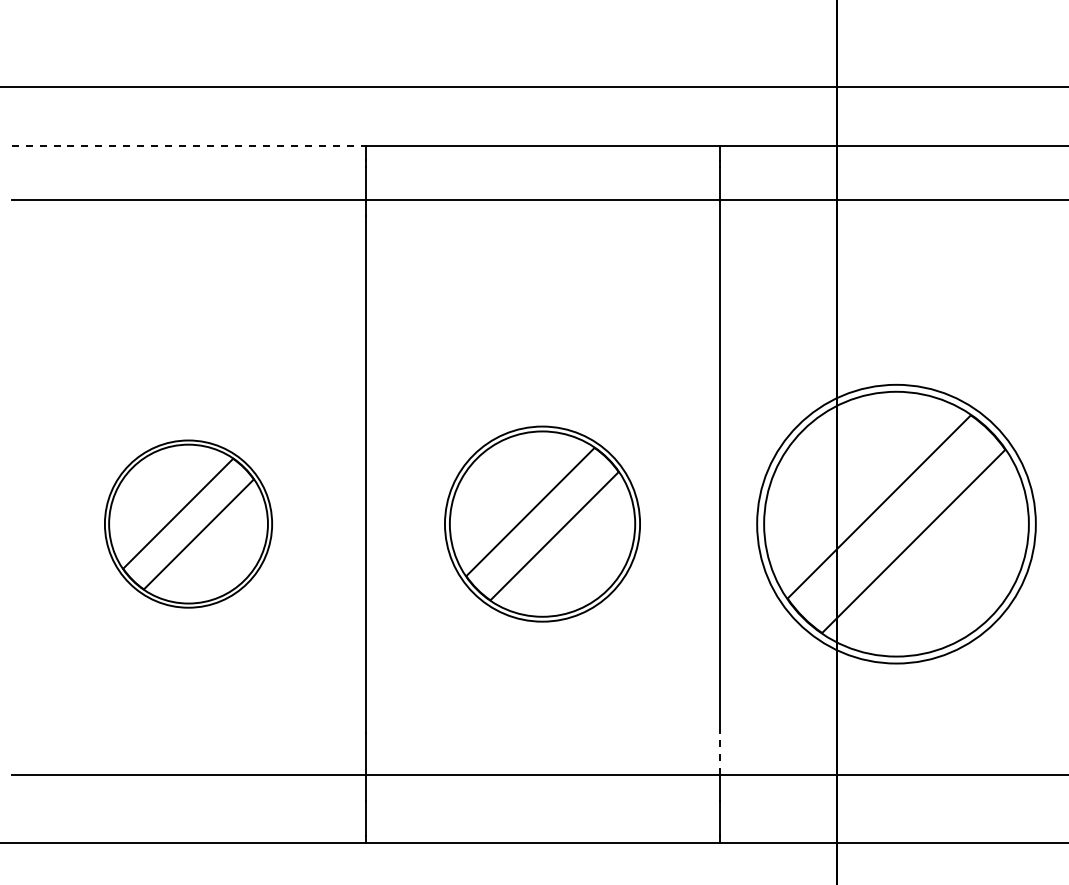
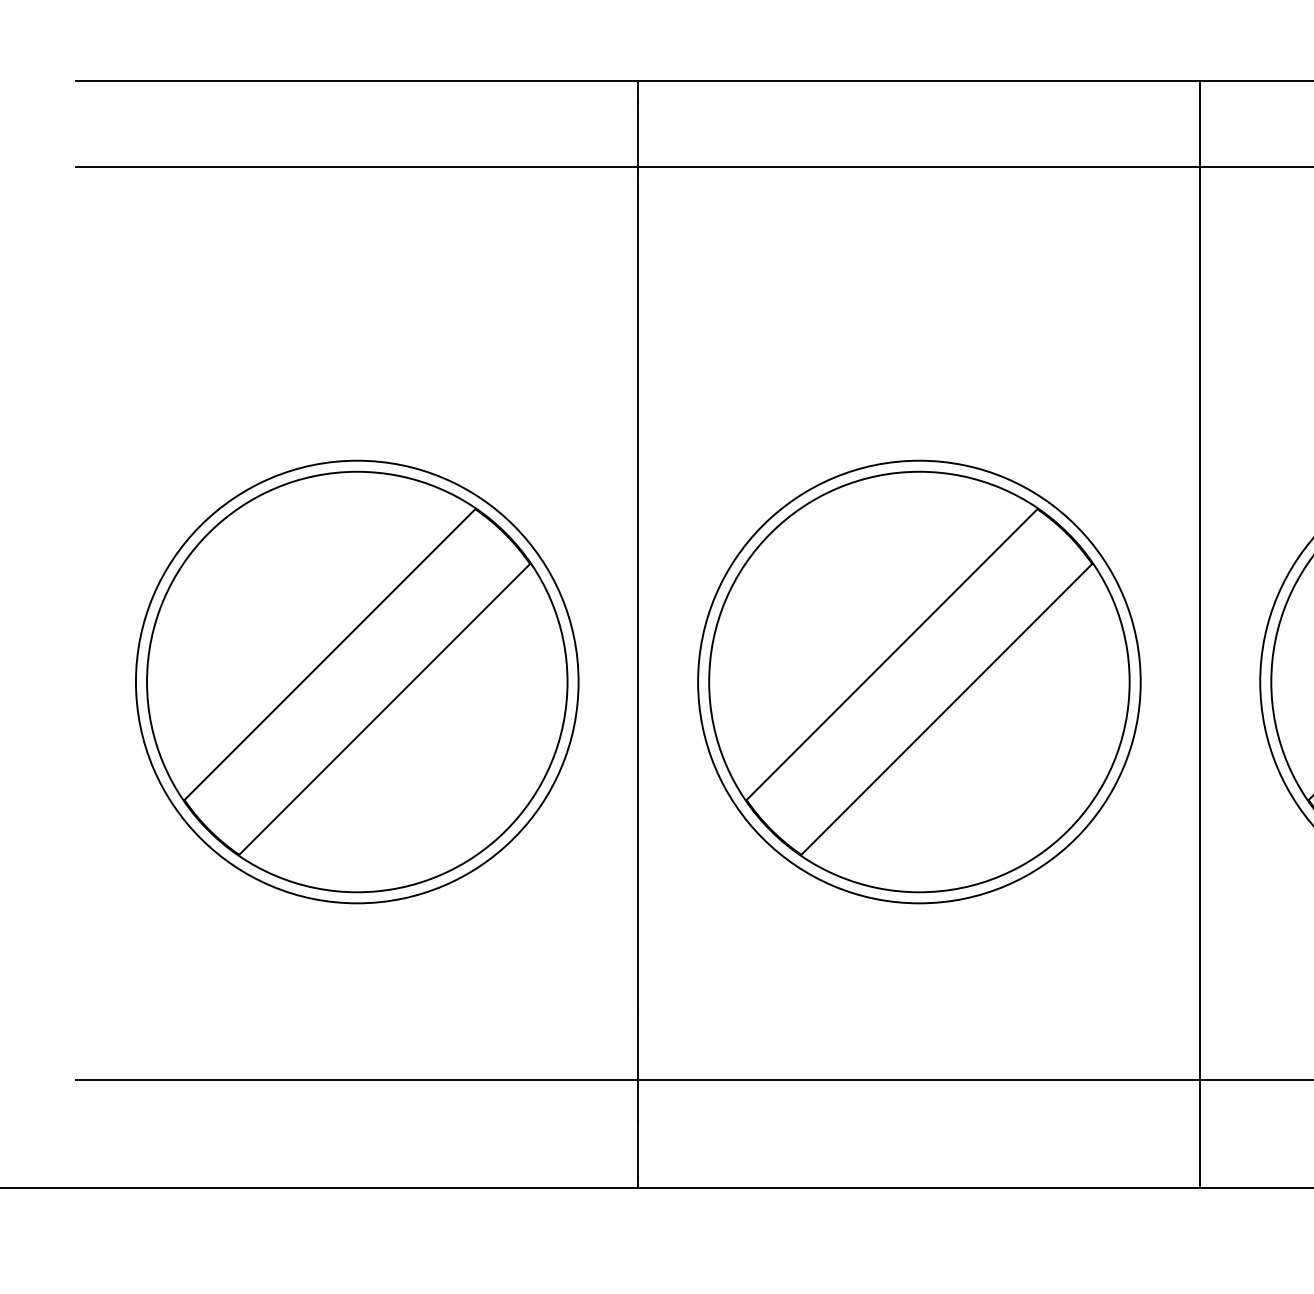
line: (188, 145) -> (357, 80), dashed -> solid
part: (188, 523) -> (357, 680), size x1.67
part: (542, 523) -> (919, 680), size x1.43
line: (719, 754) -> (1200, 1047), dashed -> solid

